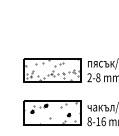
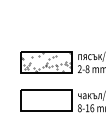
hatch: (51, 112) -> (45, 100), removed

